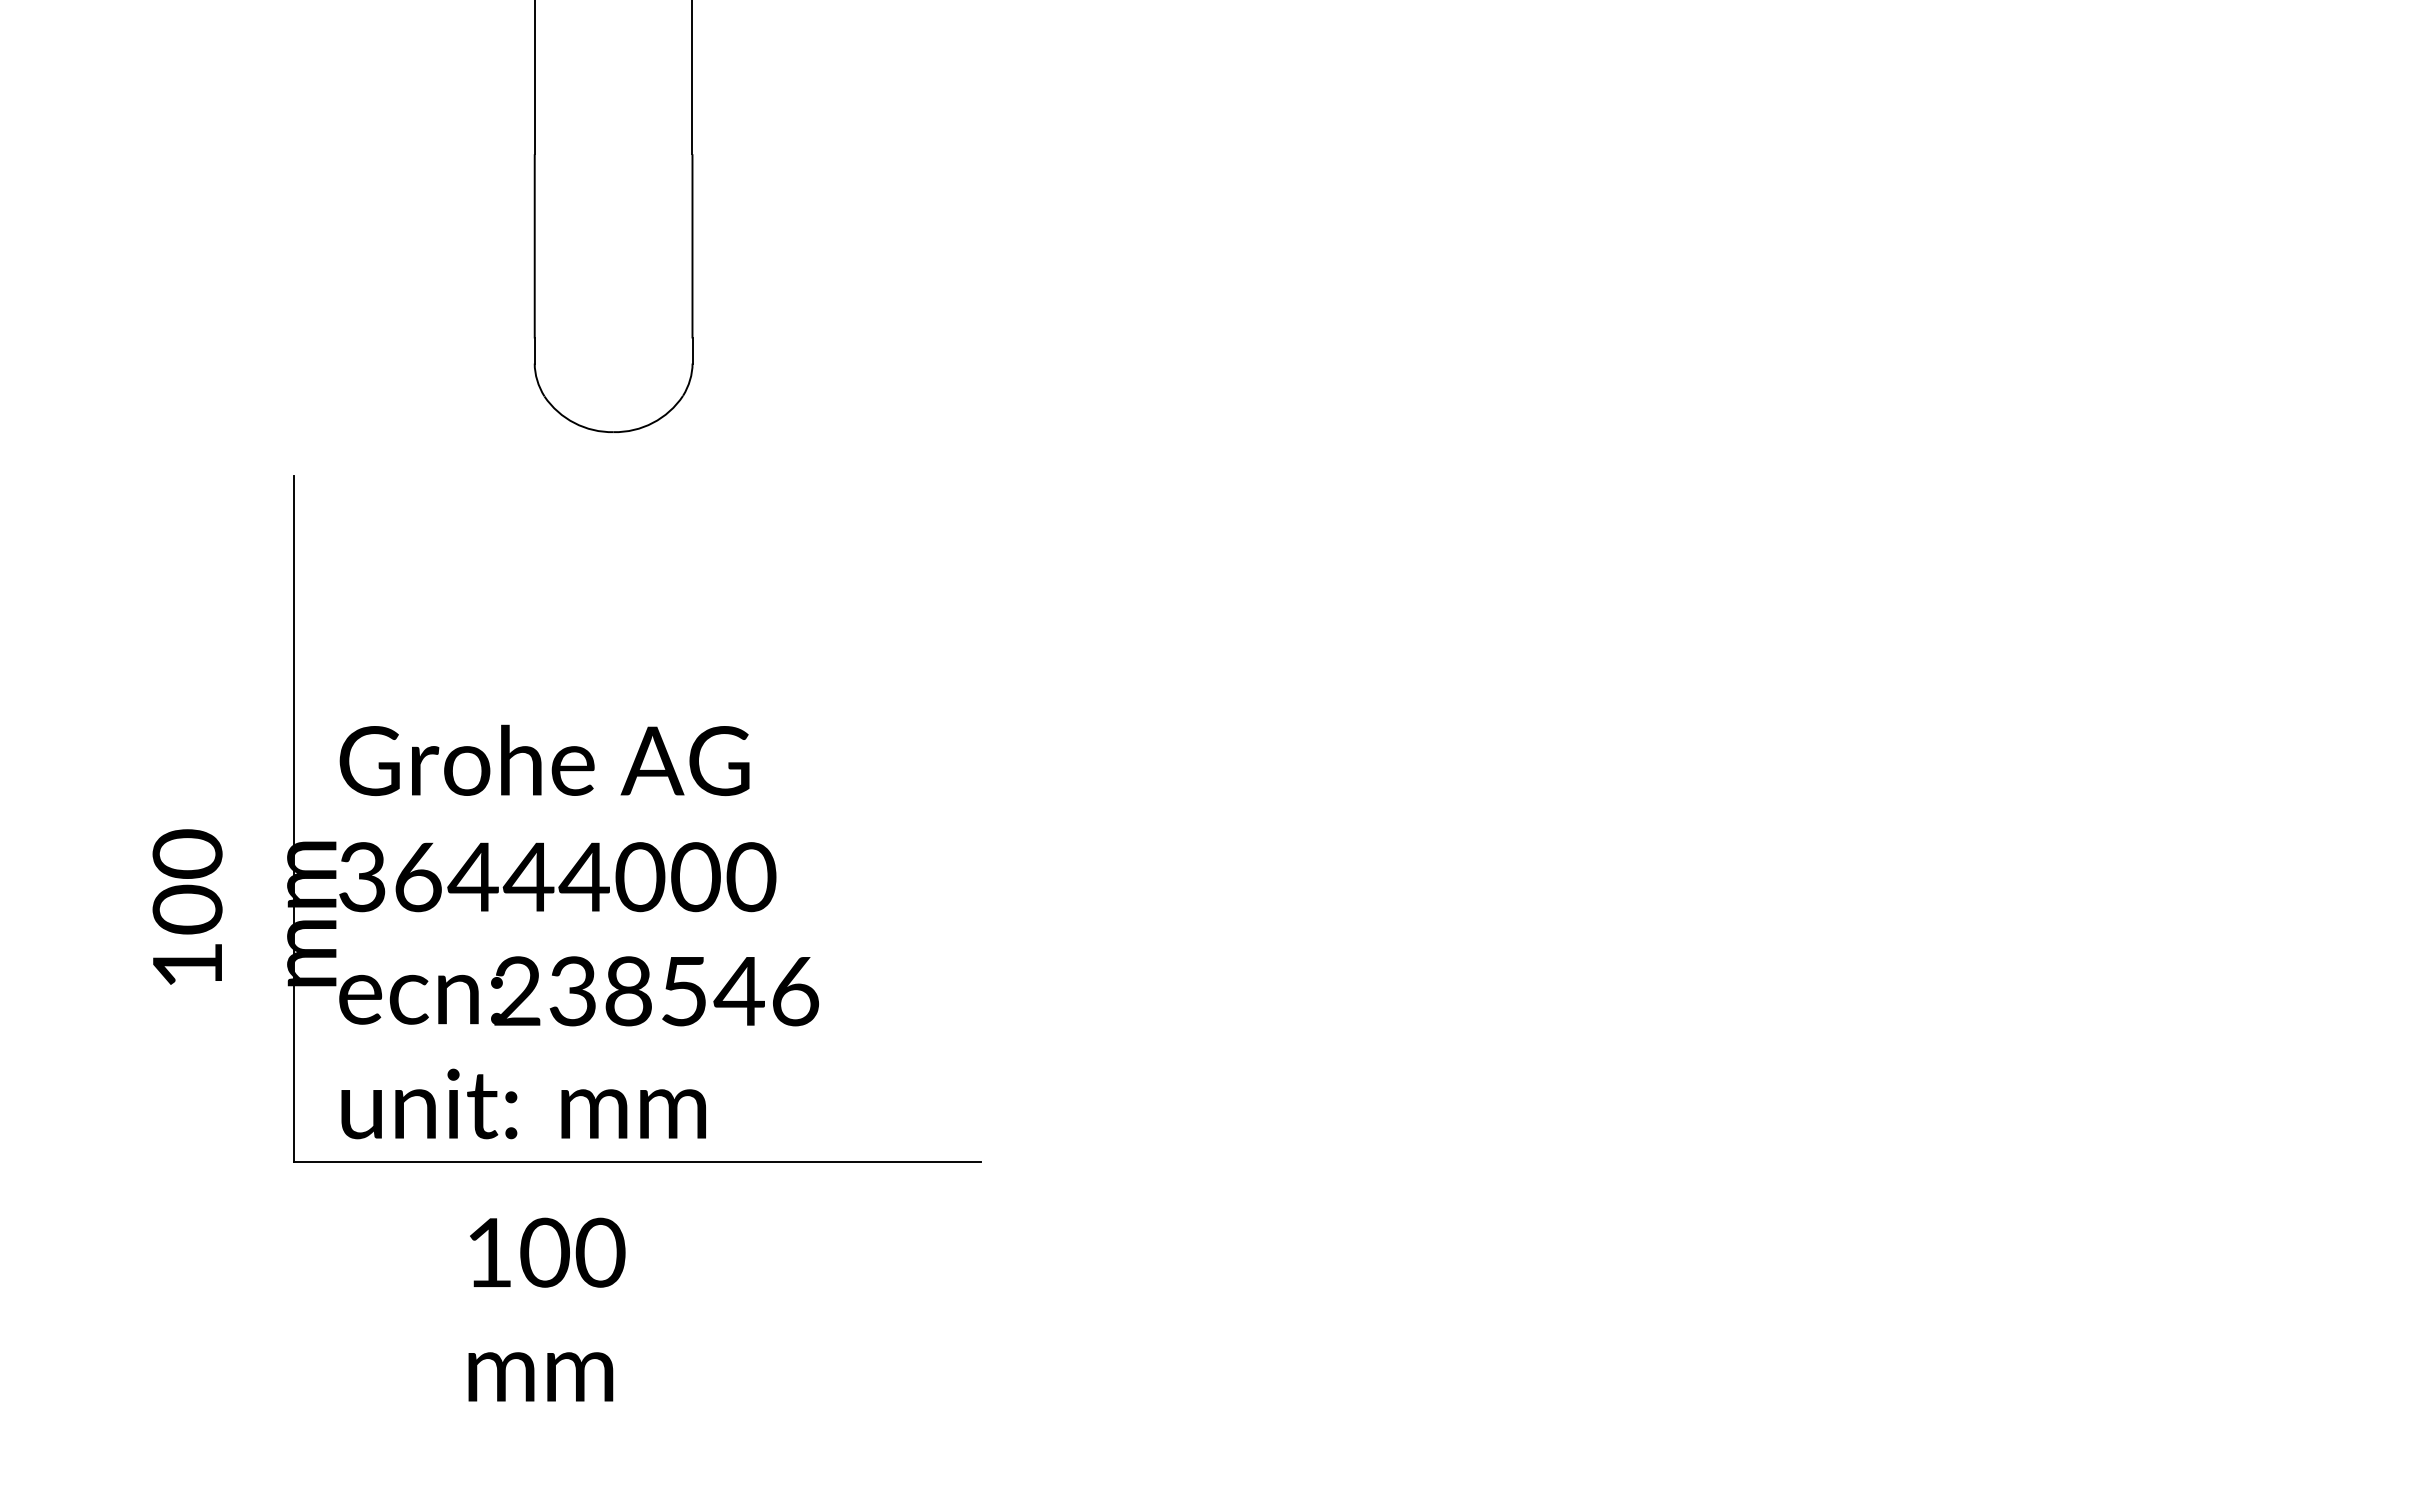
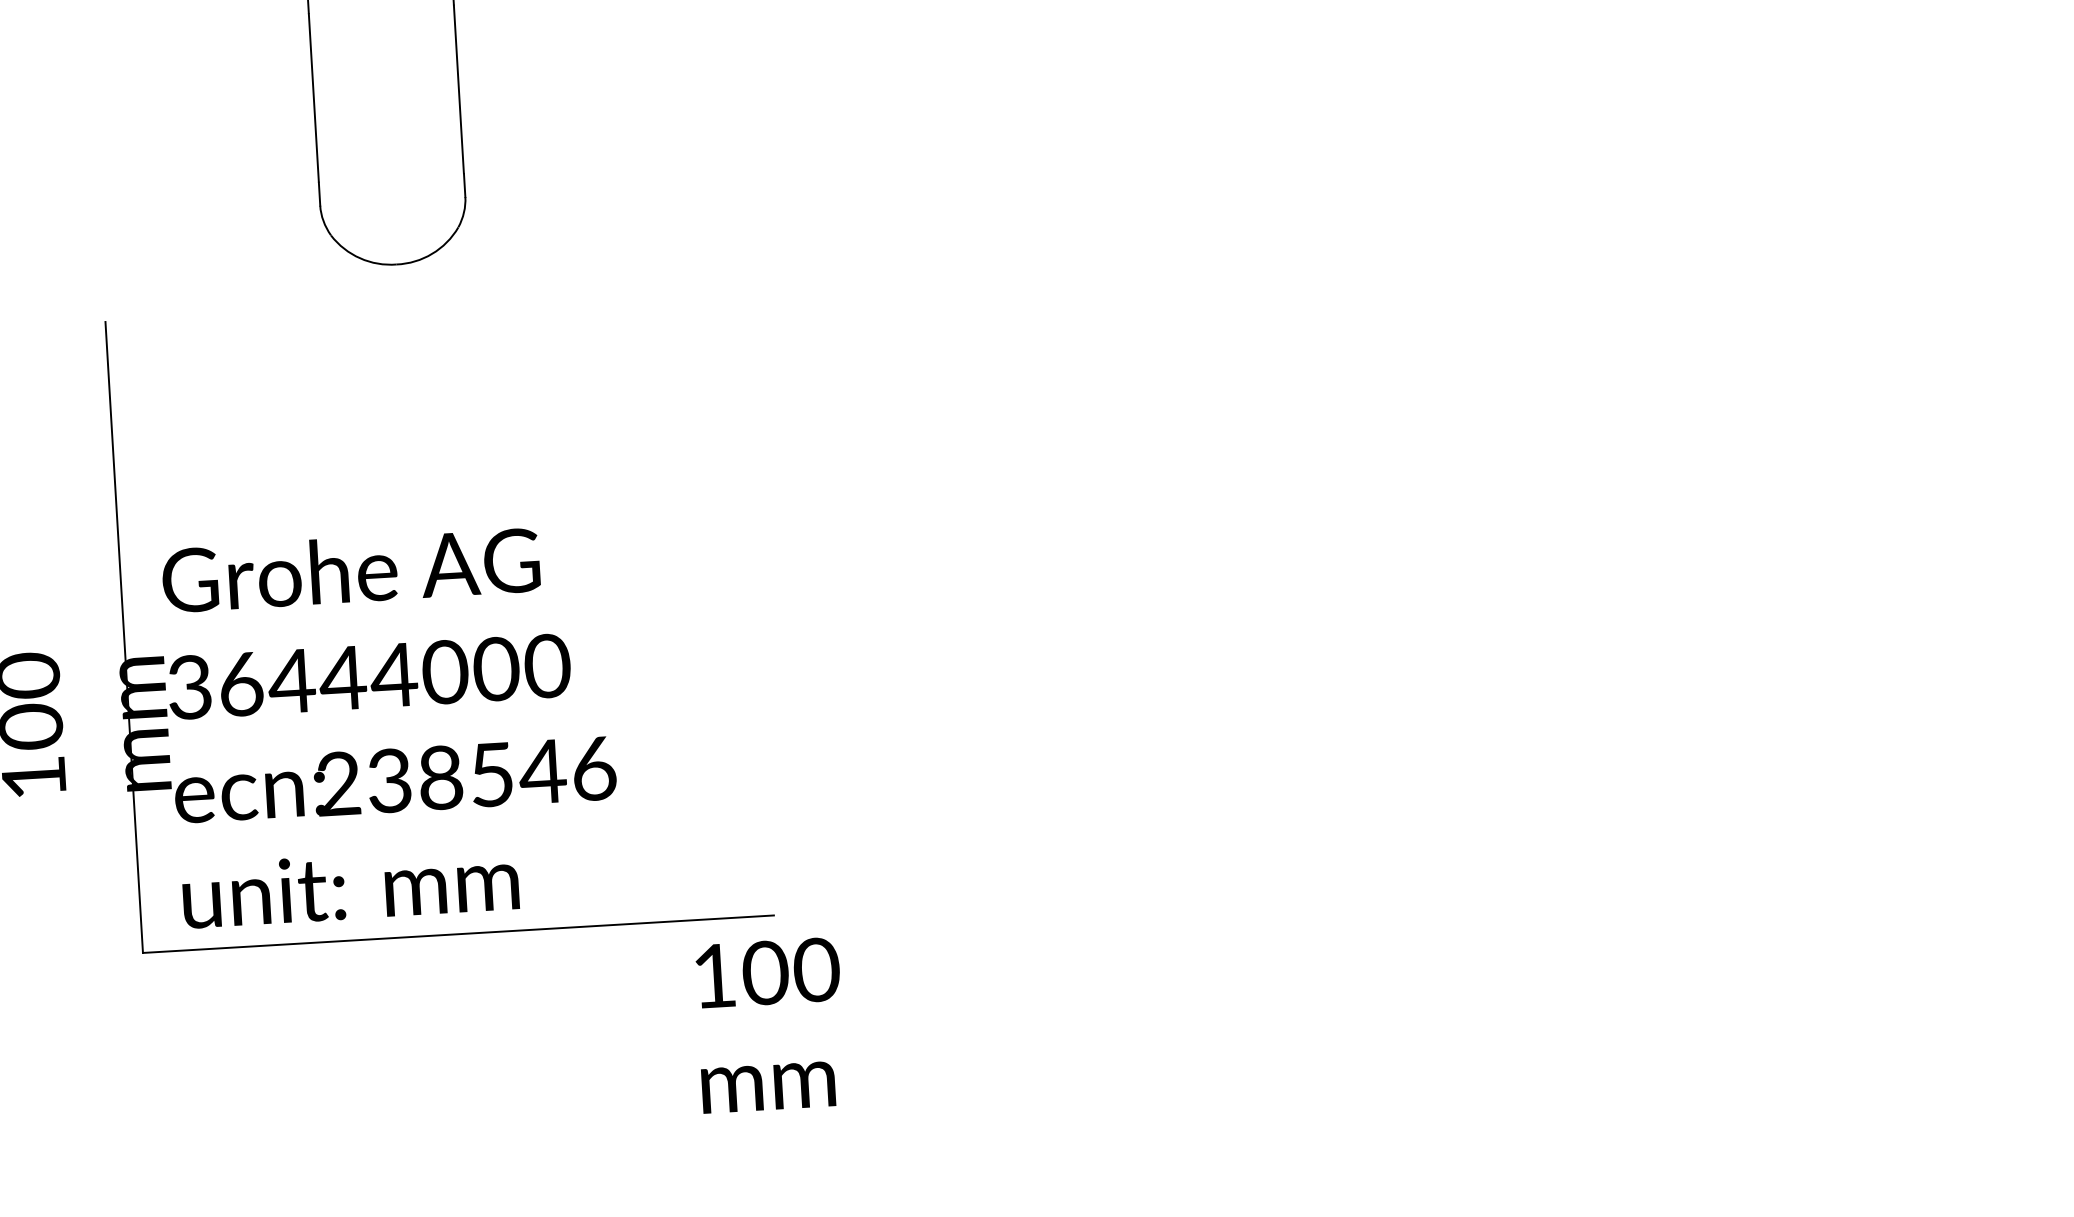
text: (546, 1309) -> (770, 1025), moved

